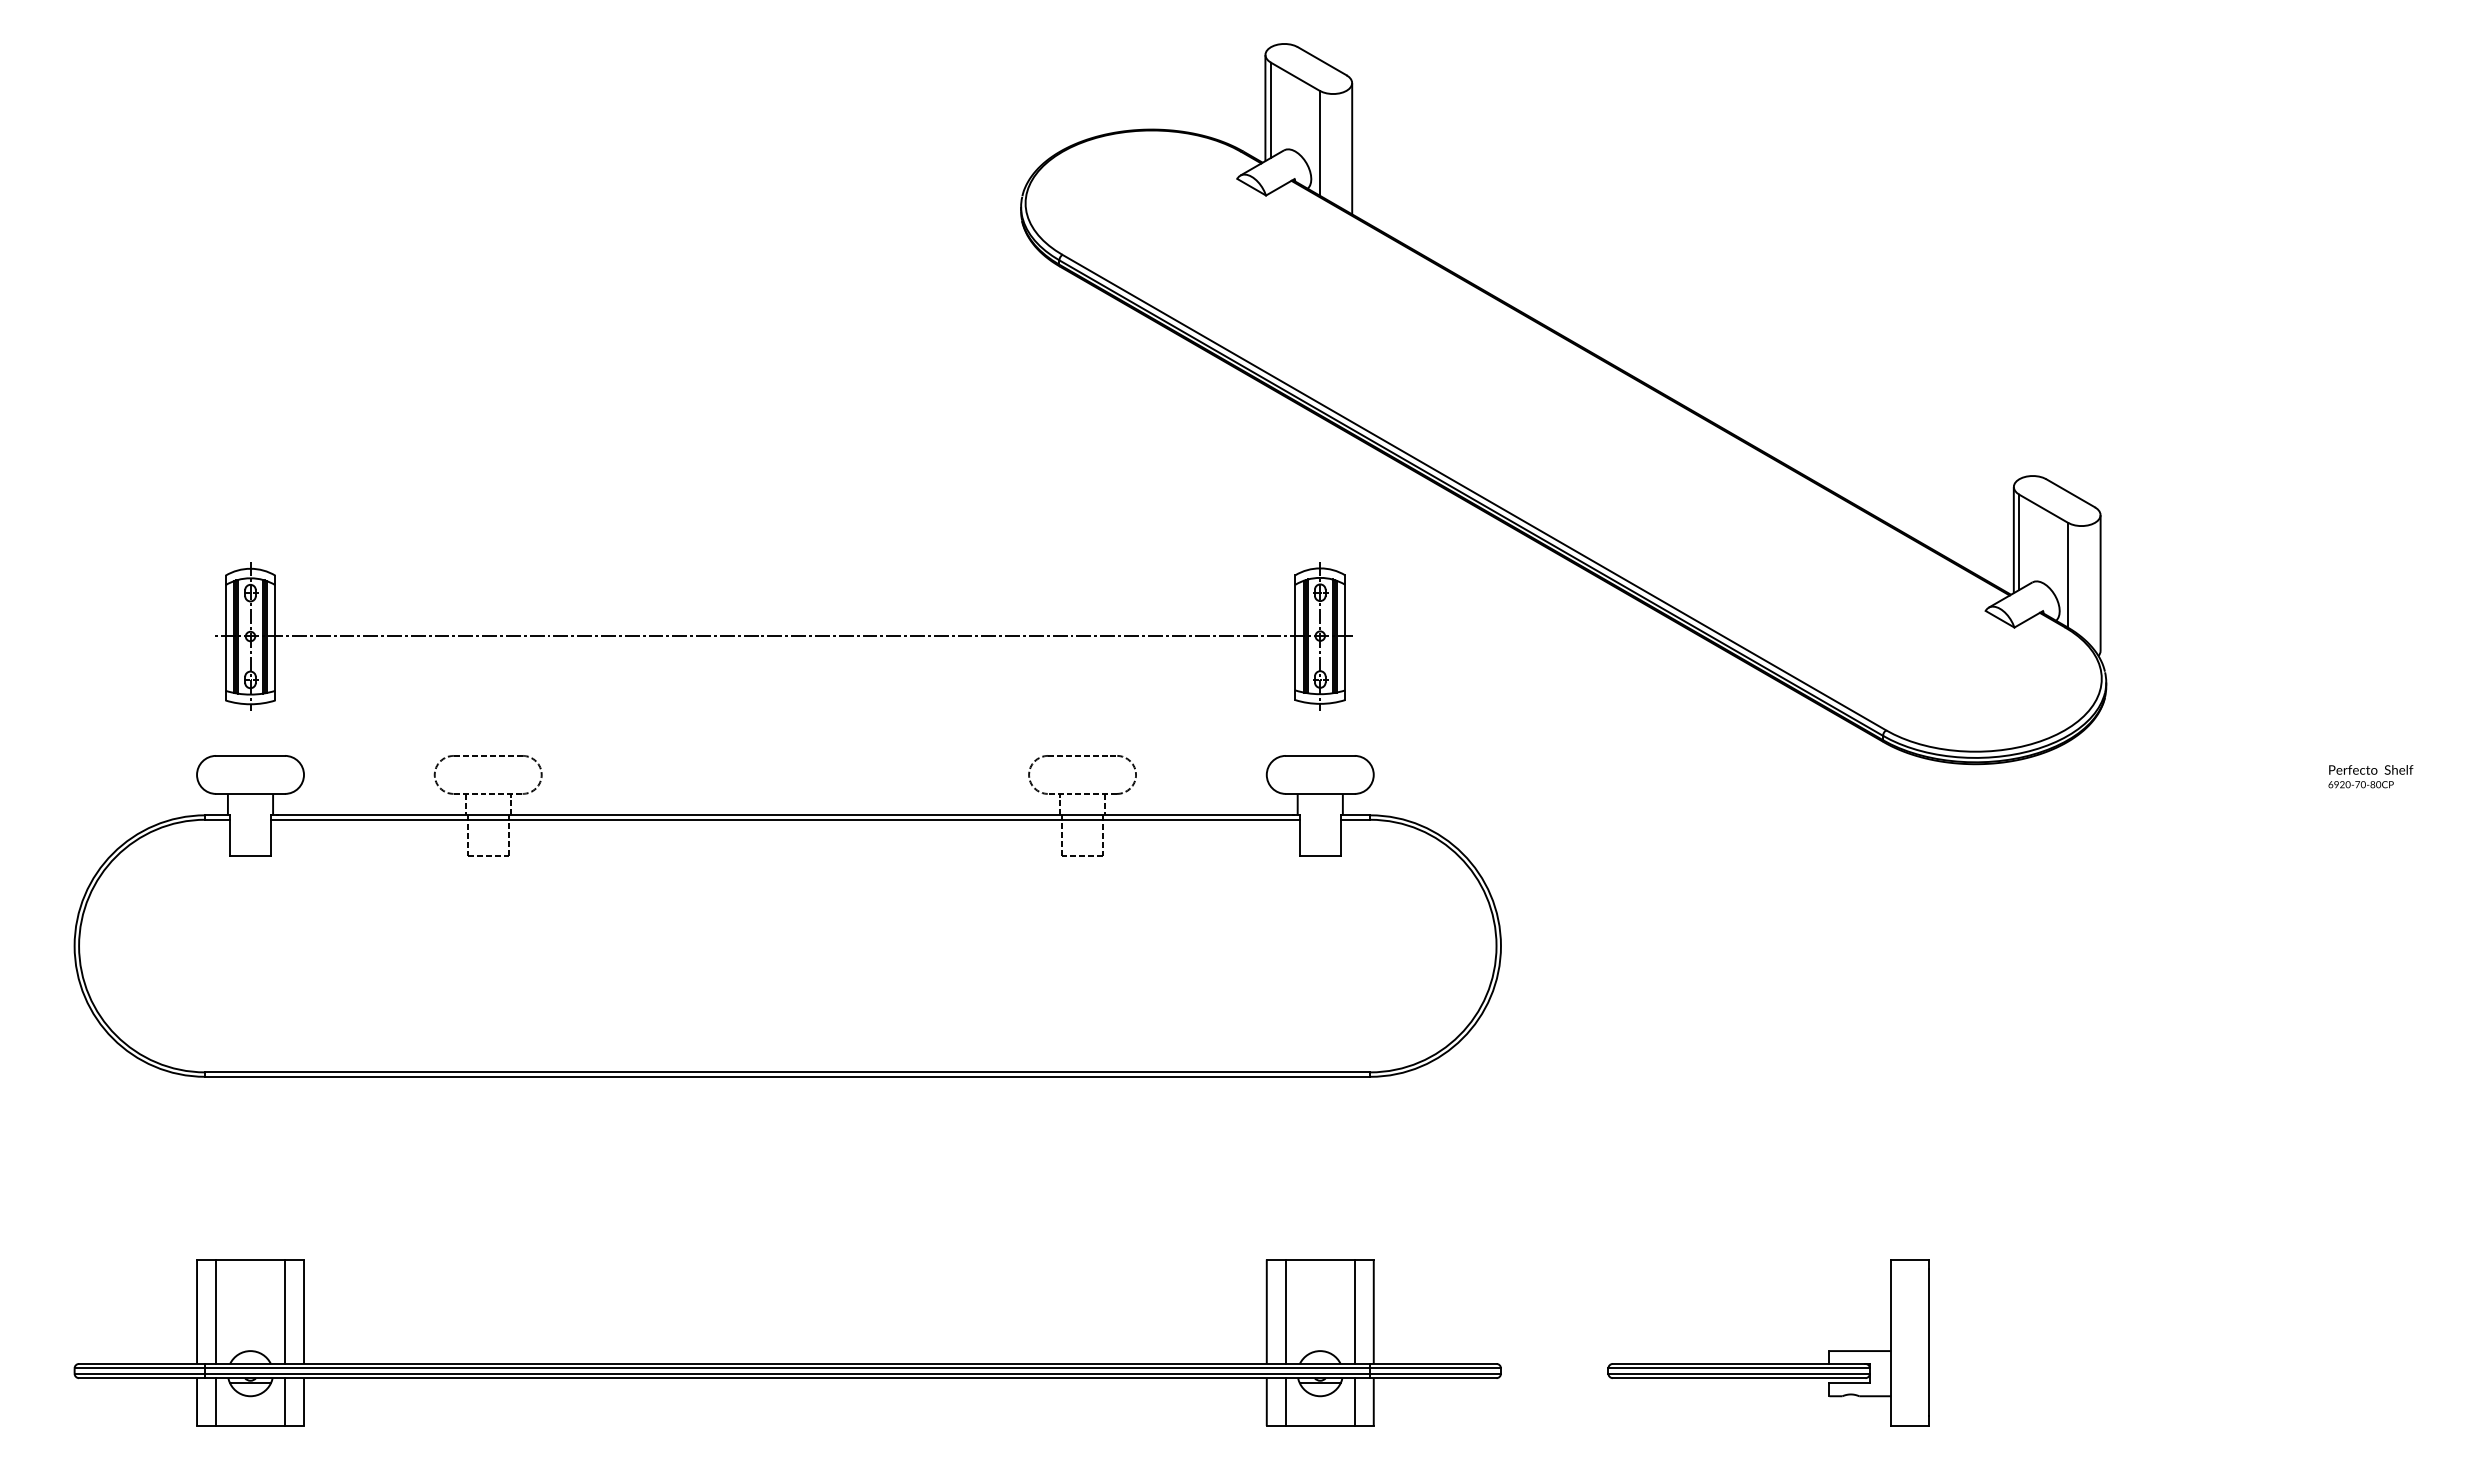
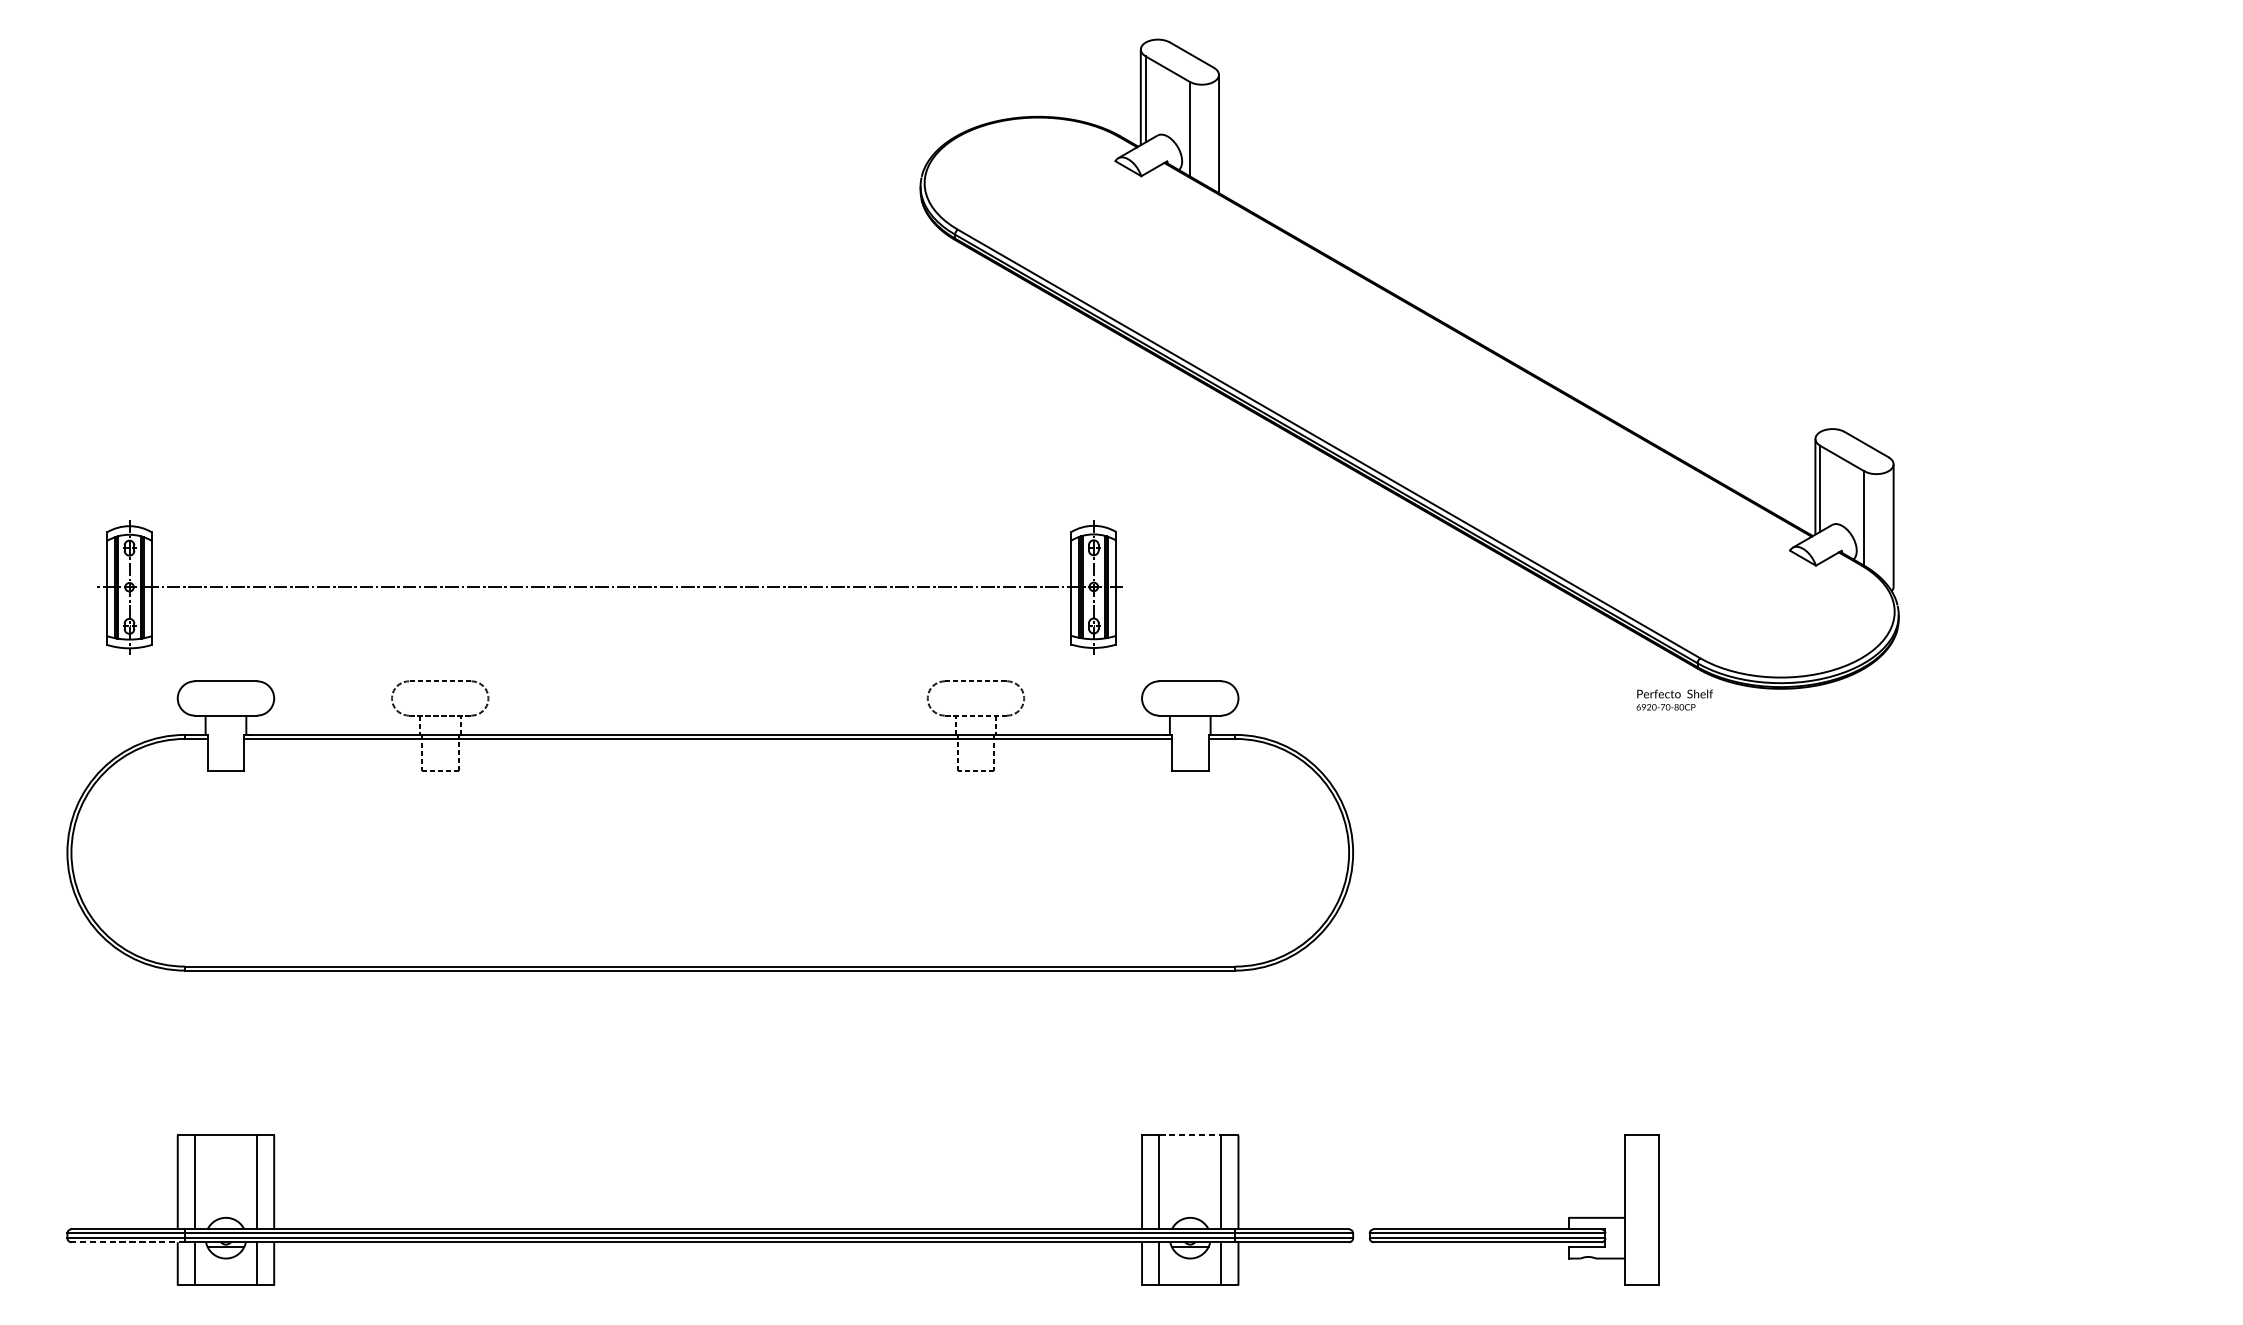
part: (783, 636) -> (609, 587), moved
text: (2370, 776) -> (1674, 699), moved
line: (1320, 1259) -> (1190, 1135), solid -> dashed
part: (1768, 1363) -> (1514, 1229), moved
line: (141, 1378) -> (127, 1242), solid -> dashed

